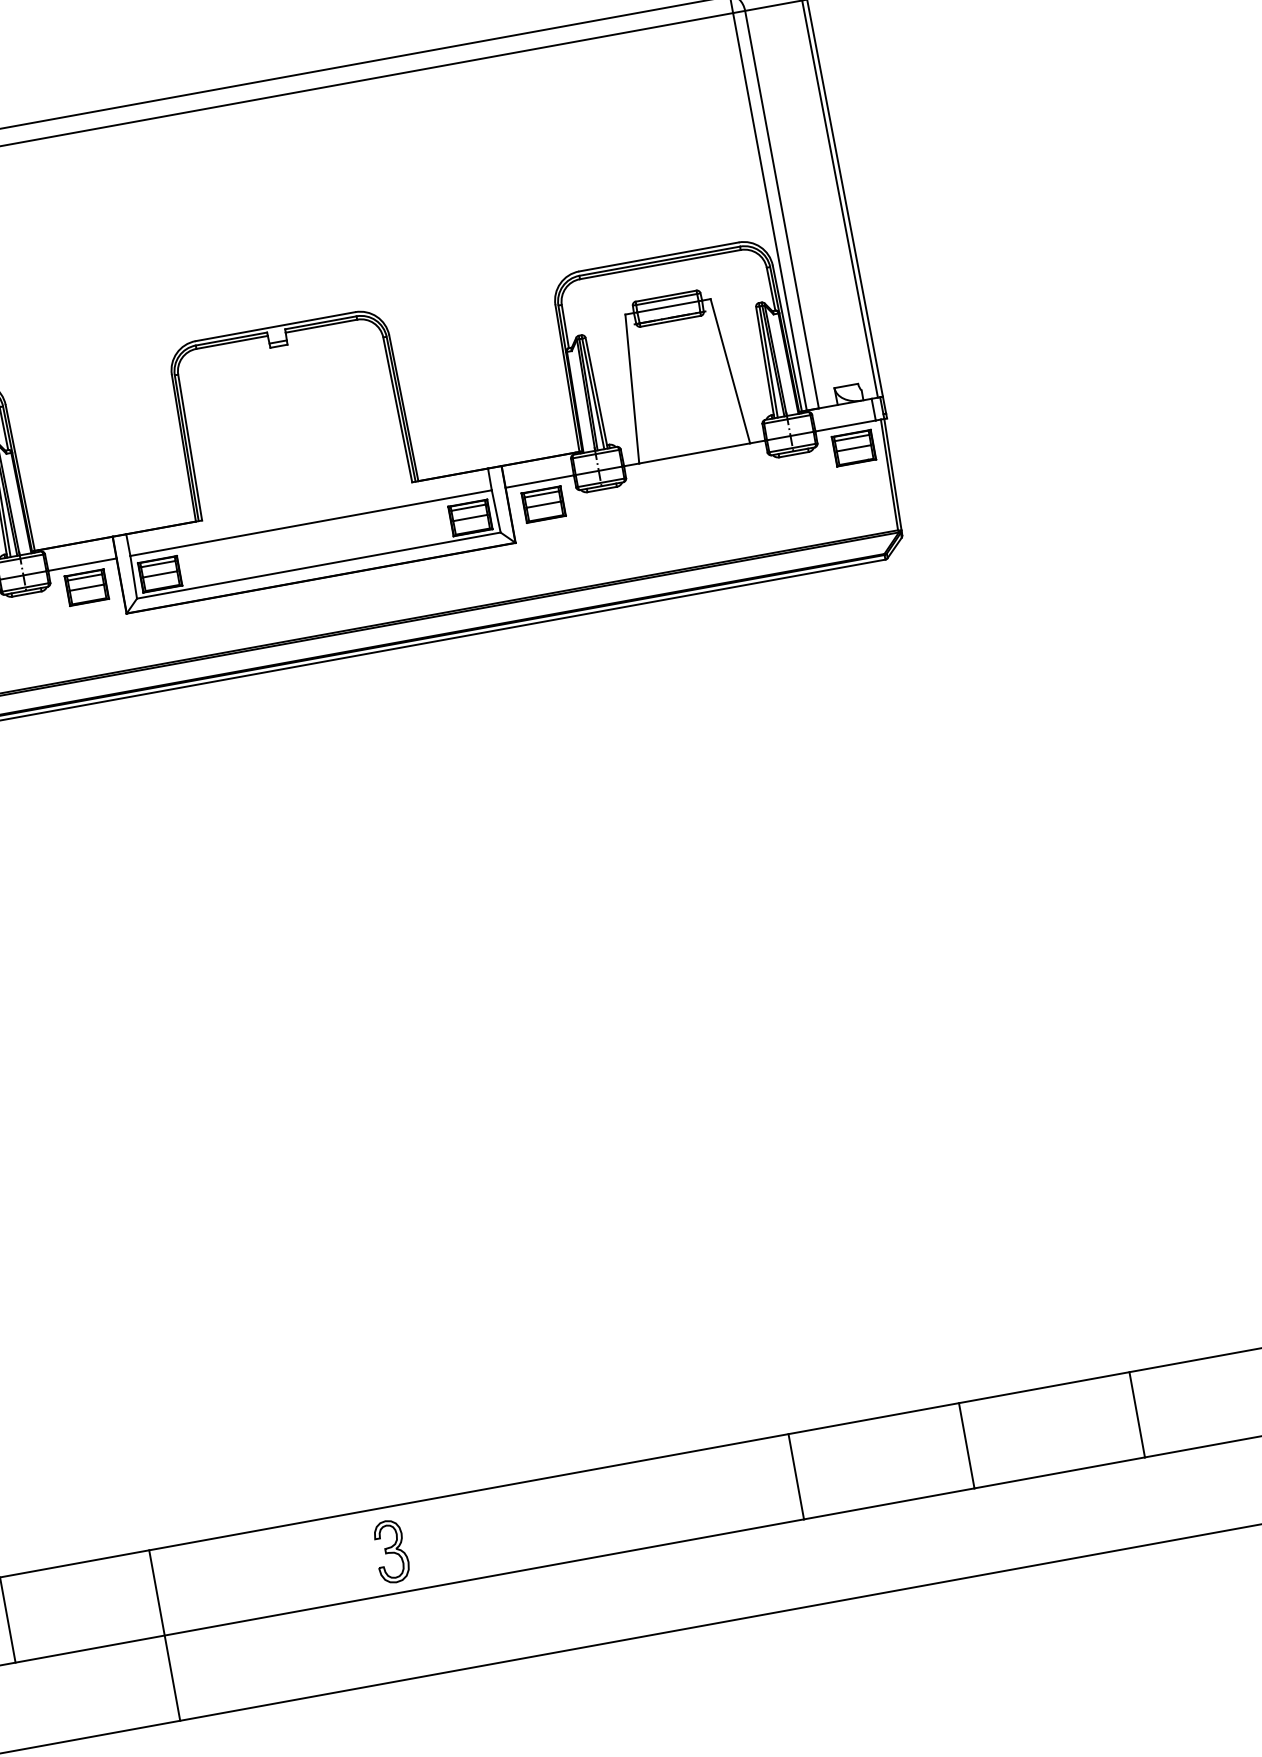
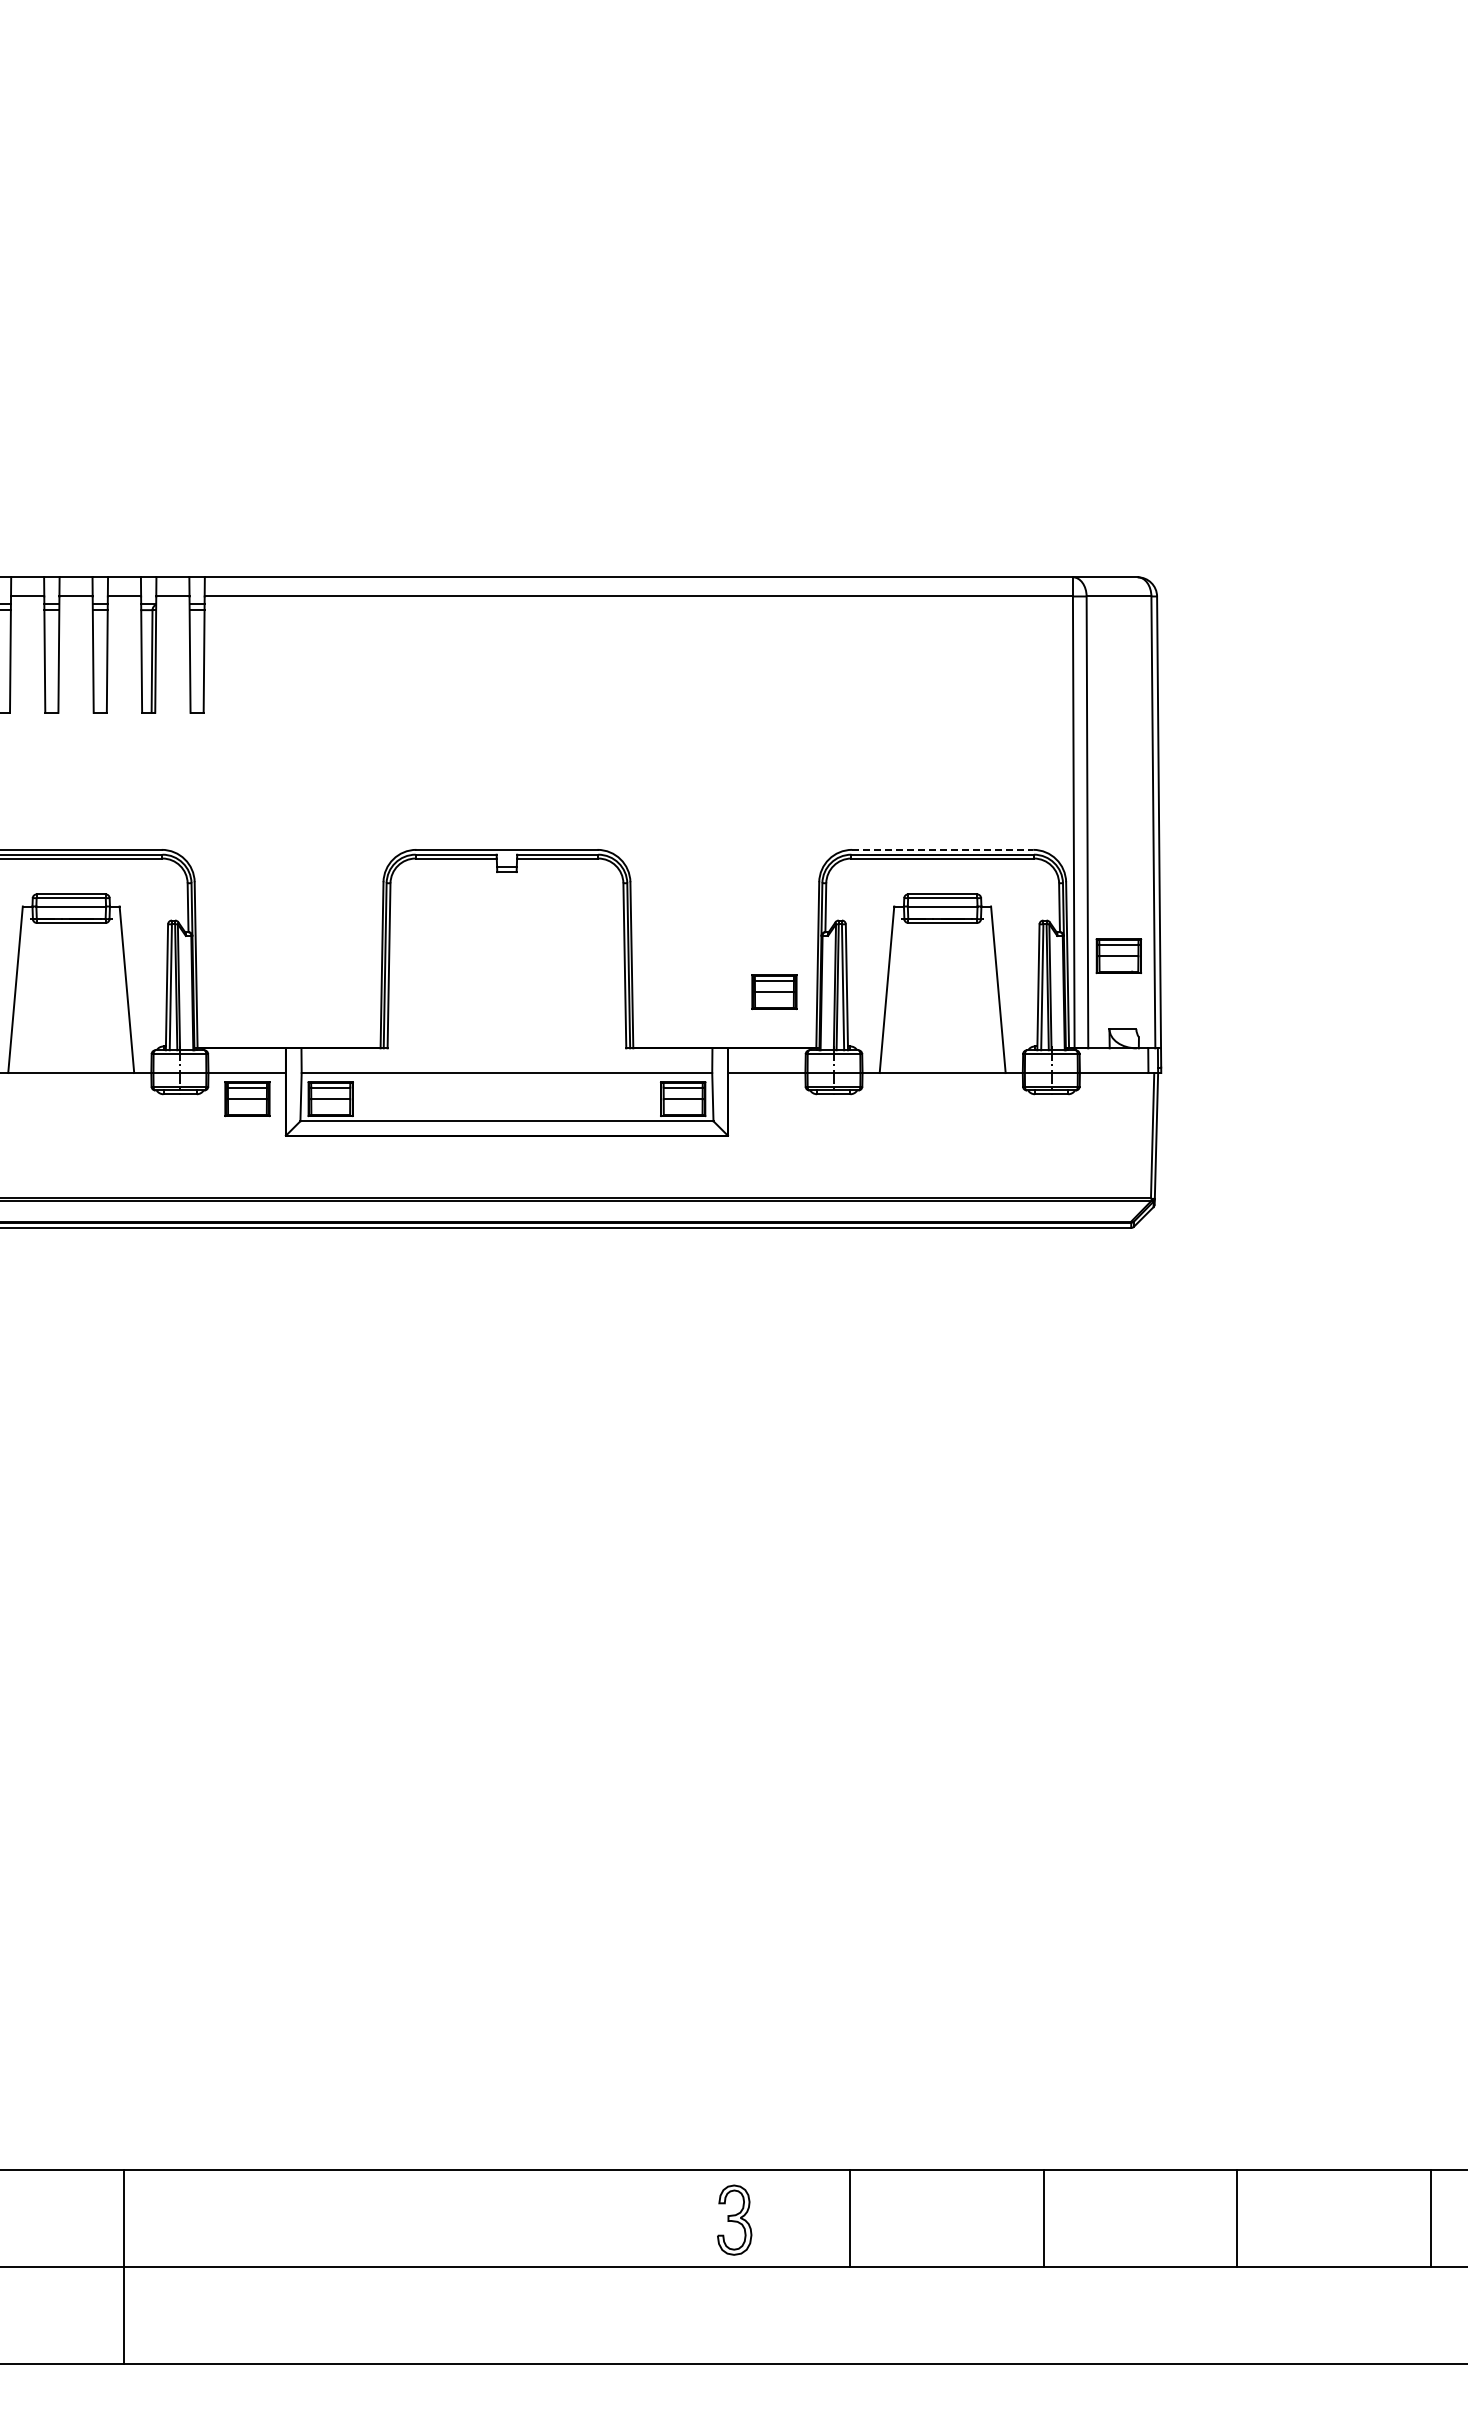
line: (658, 256) -> (942, 849), solid -> dashed
part: (853, 448) -> (1118, 956), moved
part: (543, 504) -> (774, 992), moved
part: (391, 1551) -> (734, 2219), moved

